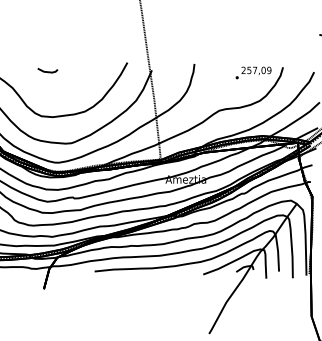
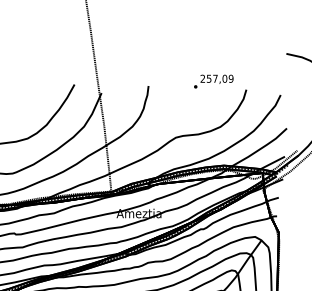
text: (253, 72) -> (213, 81), moved

